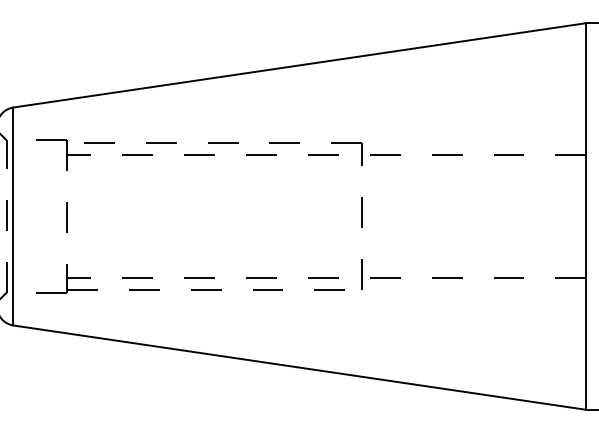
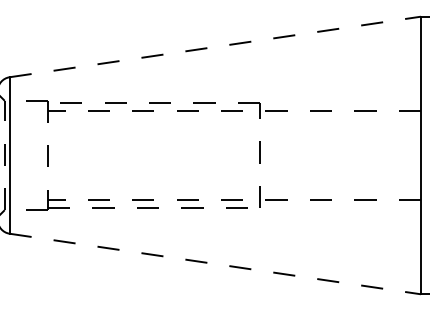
line: (300, 64) -> (215, 46), solid -> dashed
line: (300, 368) -> (215, 264), solid -> dashed

